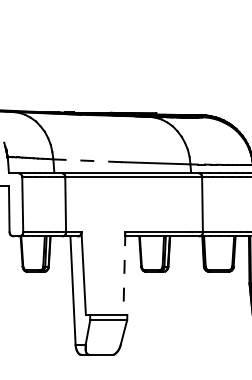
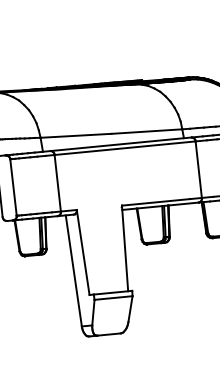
line: (87, 160) -> (75, 135), dashed -> solid
line: (124, 274) -> (125, 249), dashed -> solid

